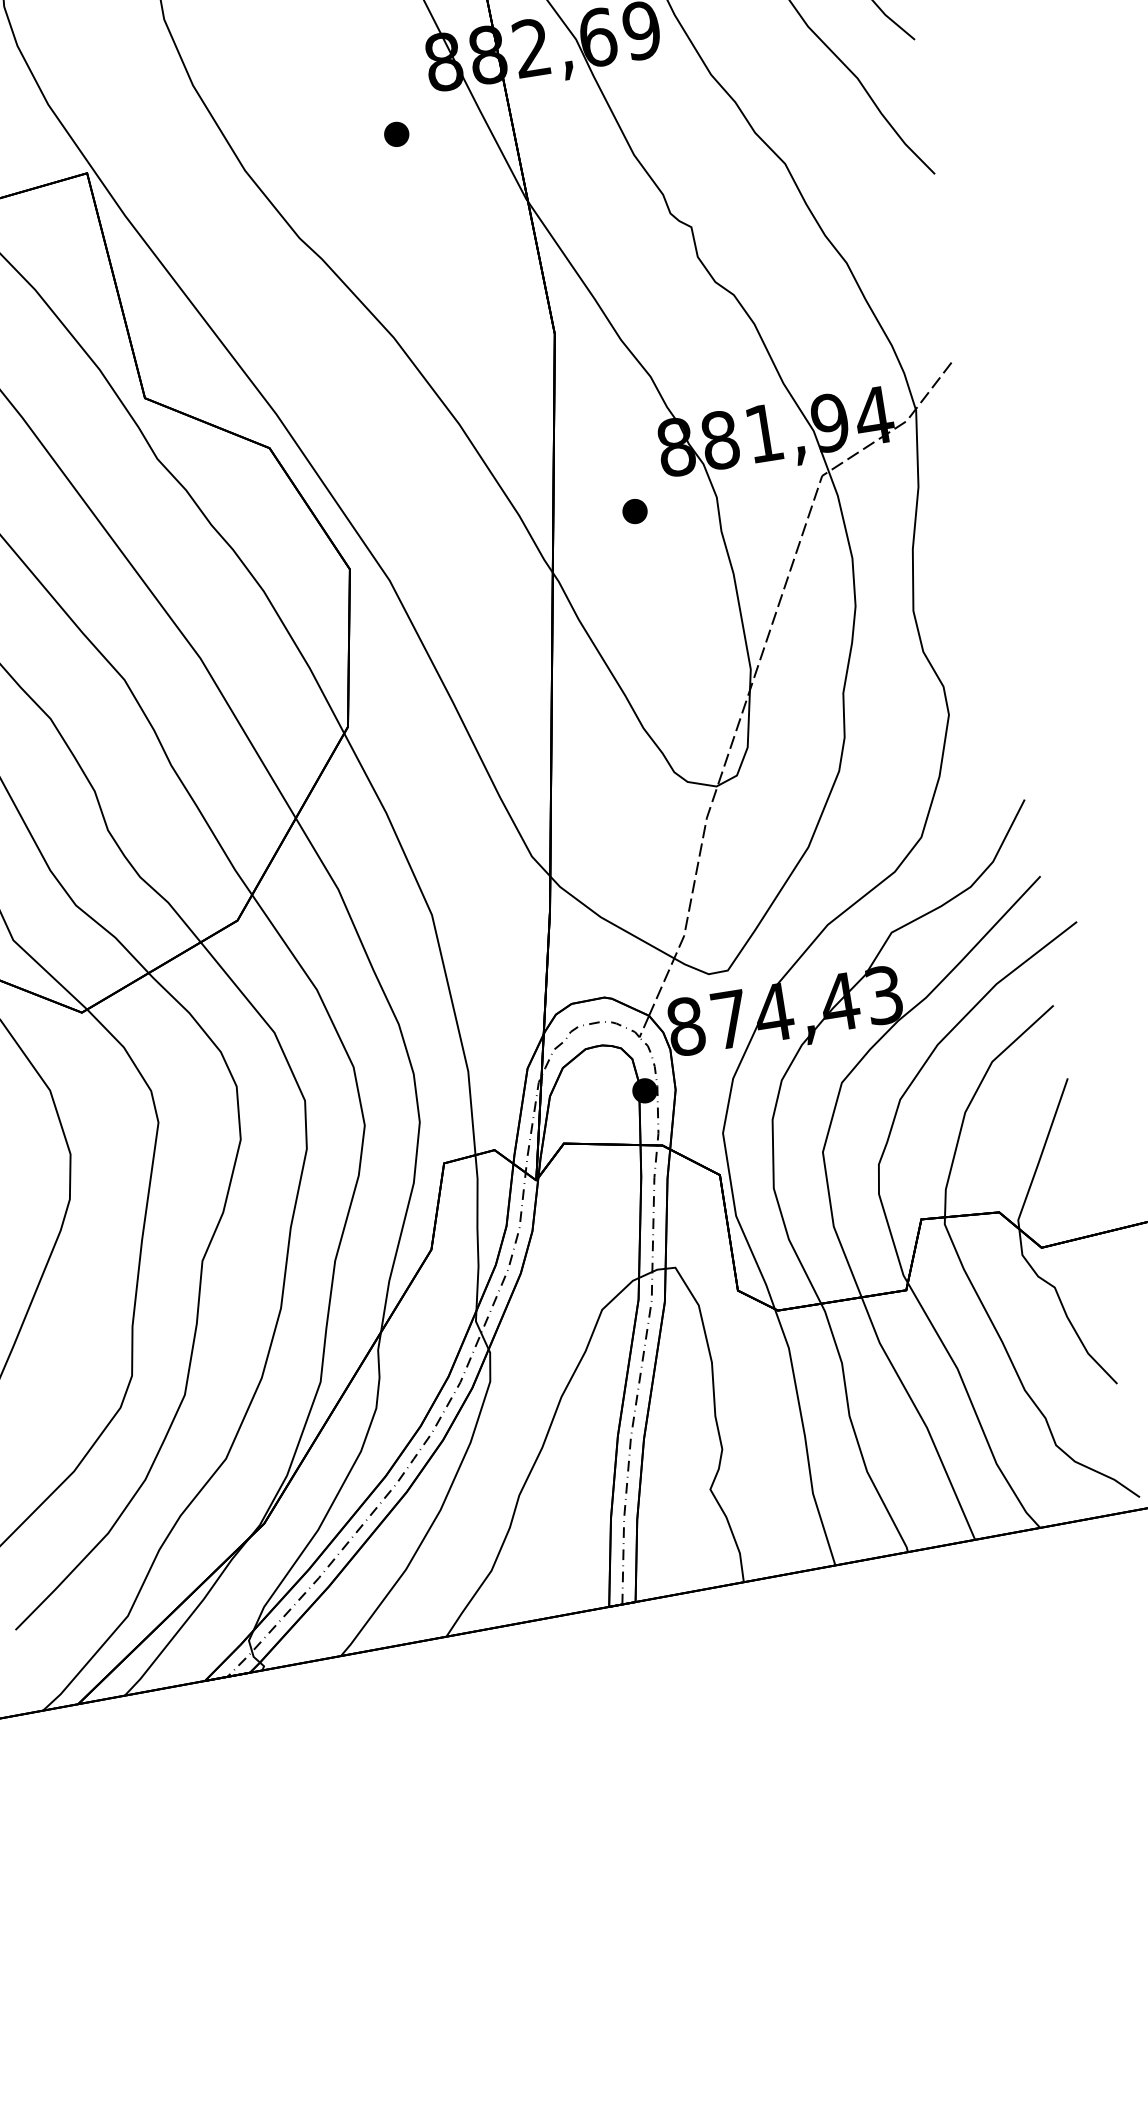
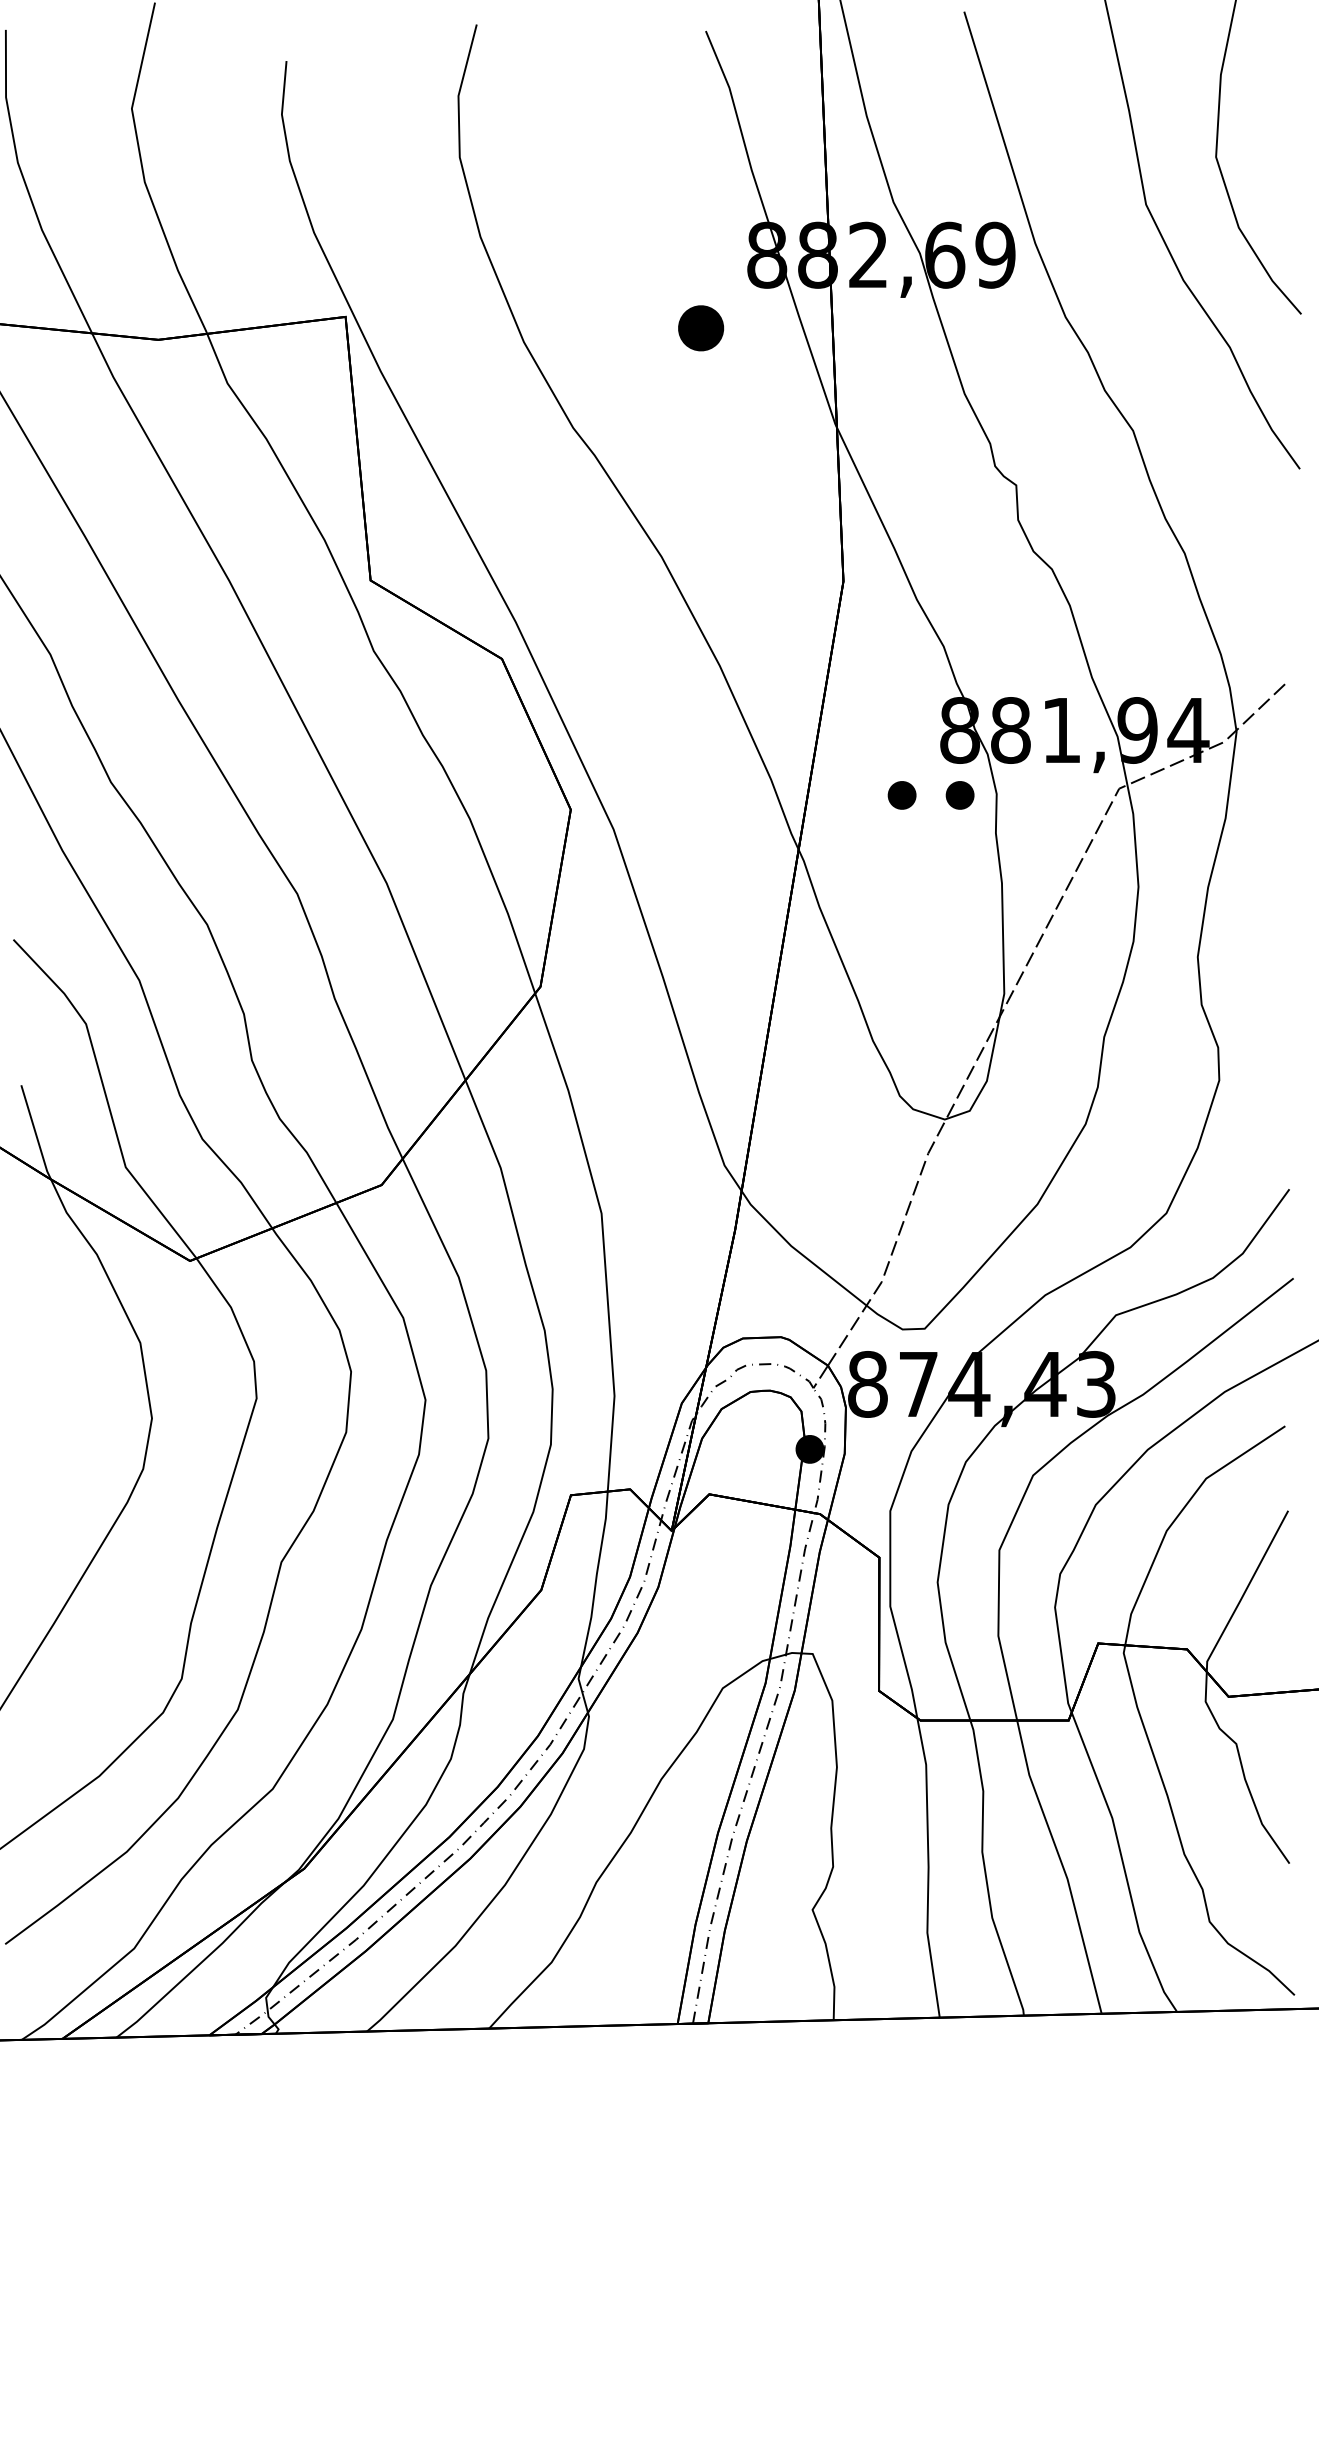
part: (396, 134) -> (700, 328), size x1.6
part: (684, 503) -> (959, 795), added

